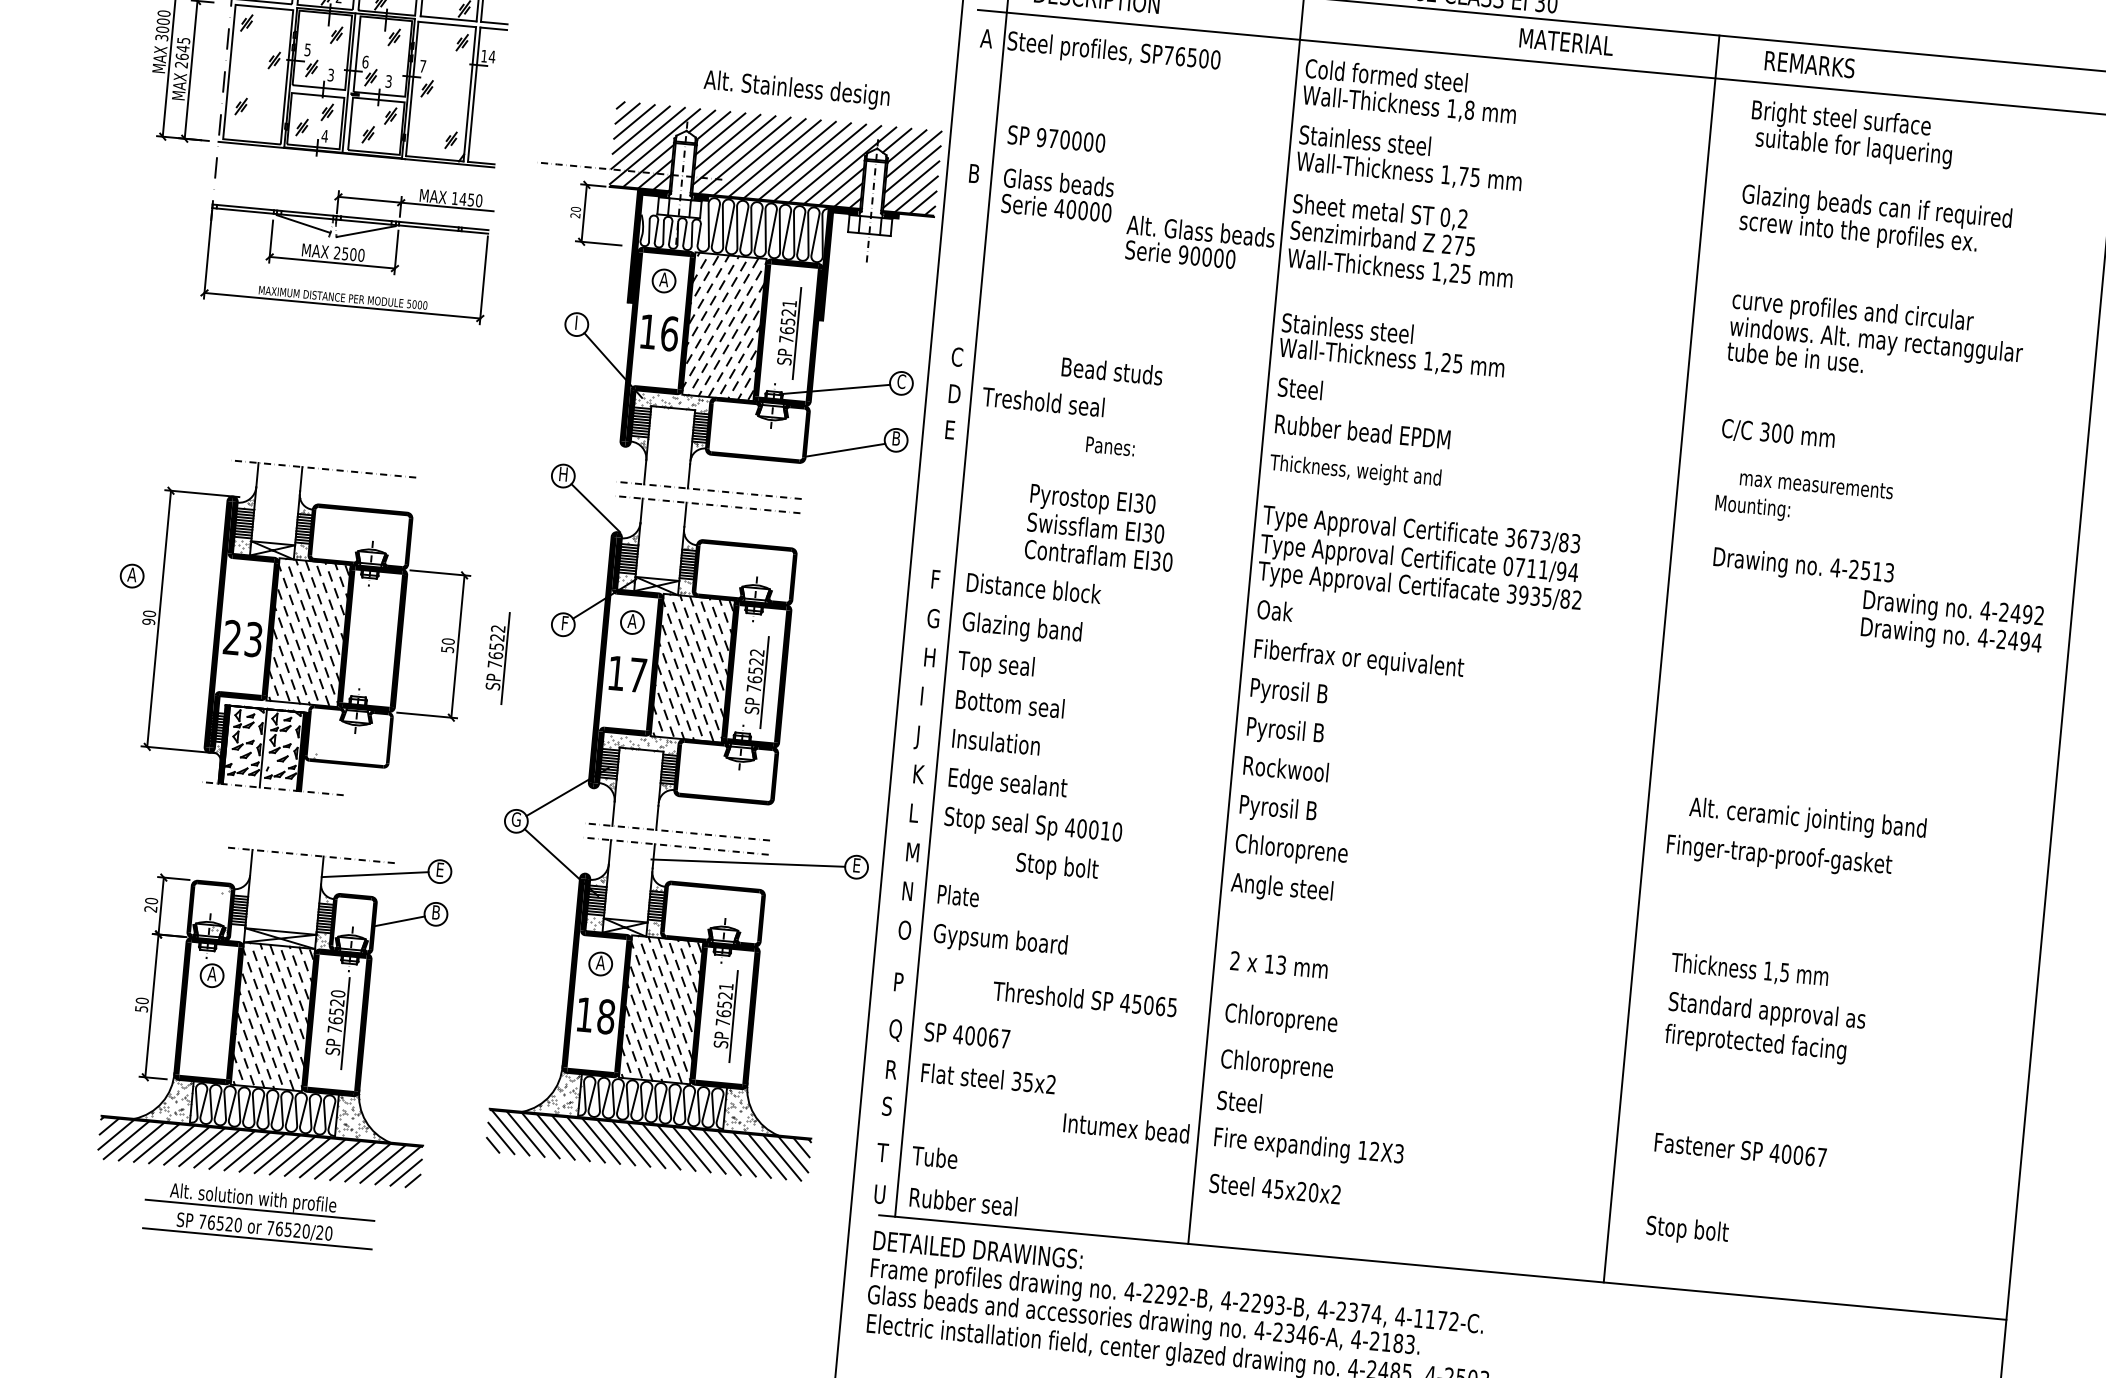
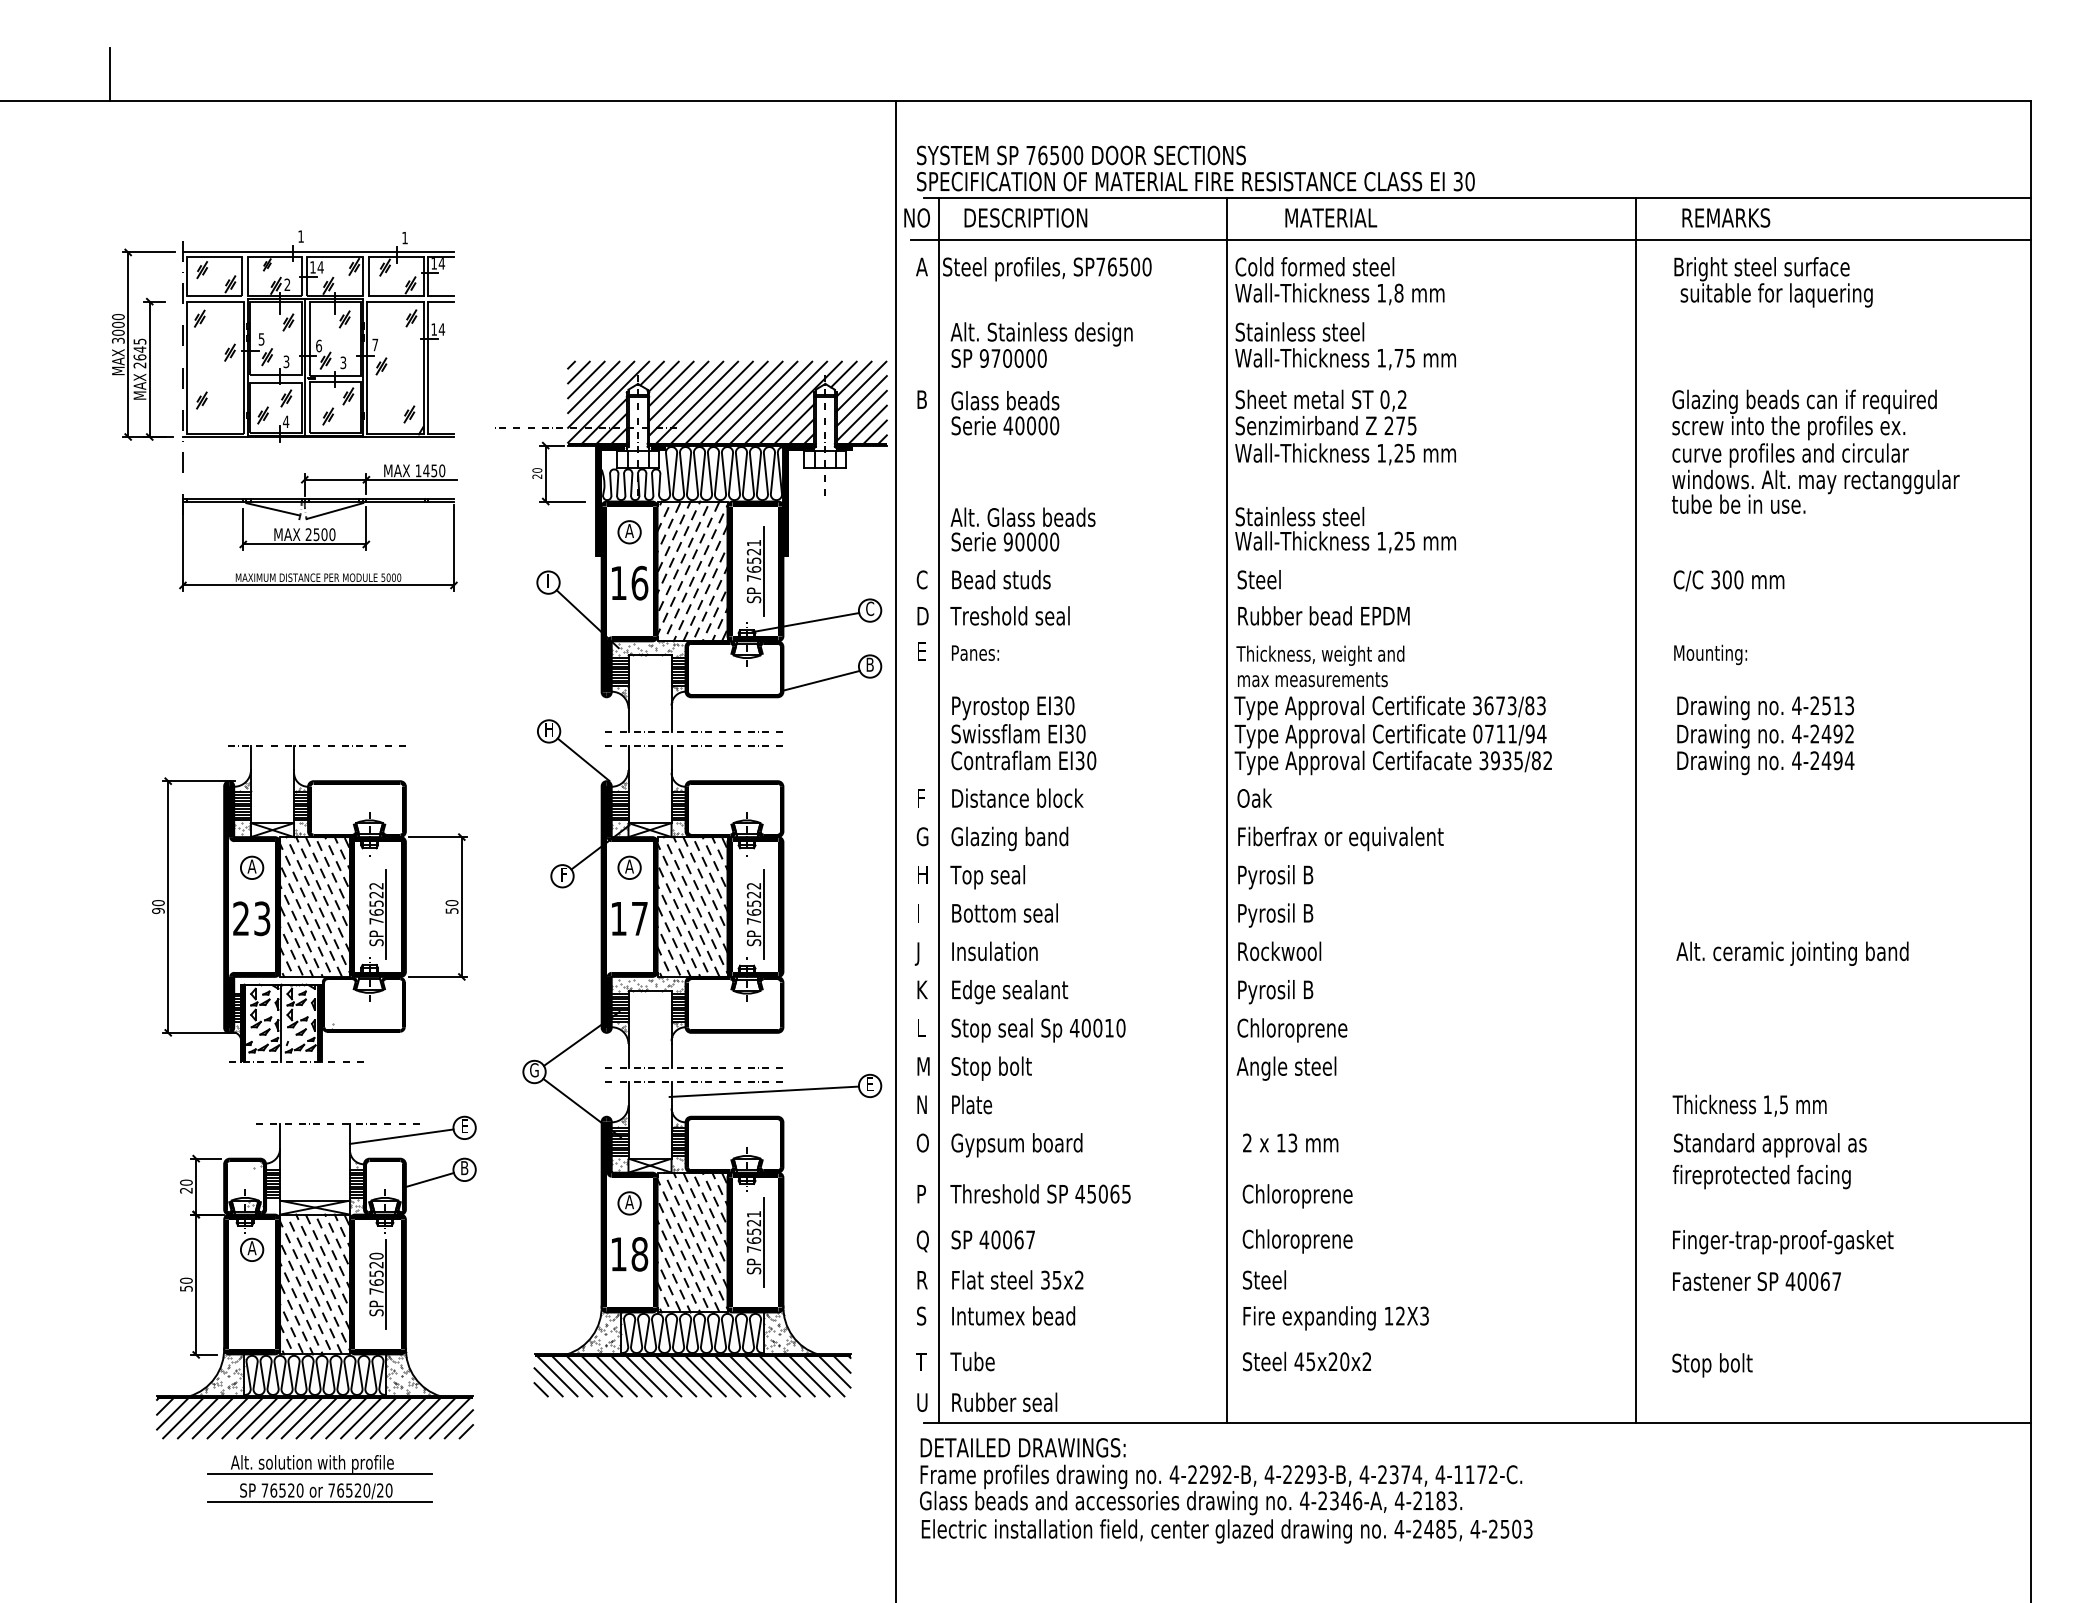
text: (1566, 41) -> (1331, 217), moved
text: (796, 90) -> (1041, 334), moved
text: (1875, 221) -> (1804, 414), moved
text: (1199, 243) -> (1022, 529), moved
text: (1112, 371) -> (1001, 579), moved
text: (1110, 445) -> (975, 652), moved
text: (1816, 484) -> (1312, 679), moved
text: (1100, 528) -> (1023, 733), moved
part: (132, 575) -> (252, 867), moved
text: (1952, 623) -> (1765, 749), moved
part: (496, 657) -> (377, 914), moved
text: (1779, 856) -> (1783, 1242), moved
text: (1057, 867) -> (991, 1068), moved
text: (1084, 998) -> (1040, 1193), moved
text: (1126, 1127) -> (1013, 1315), moved

